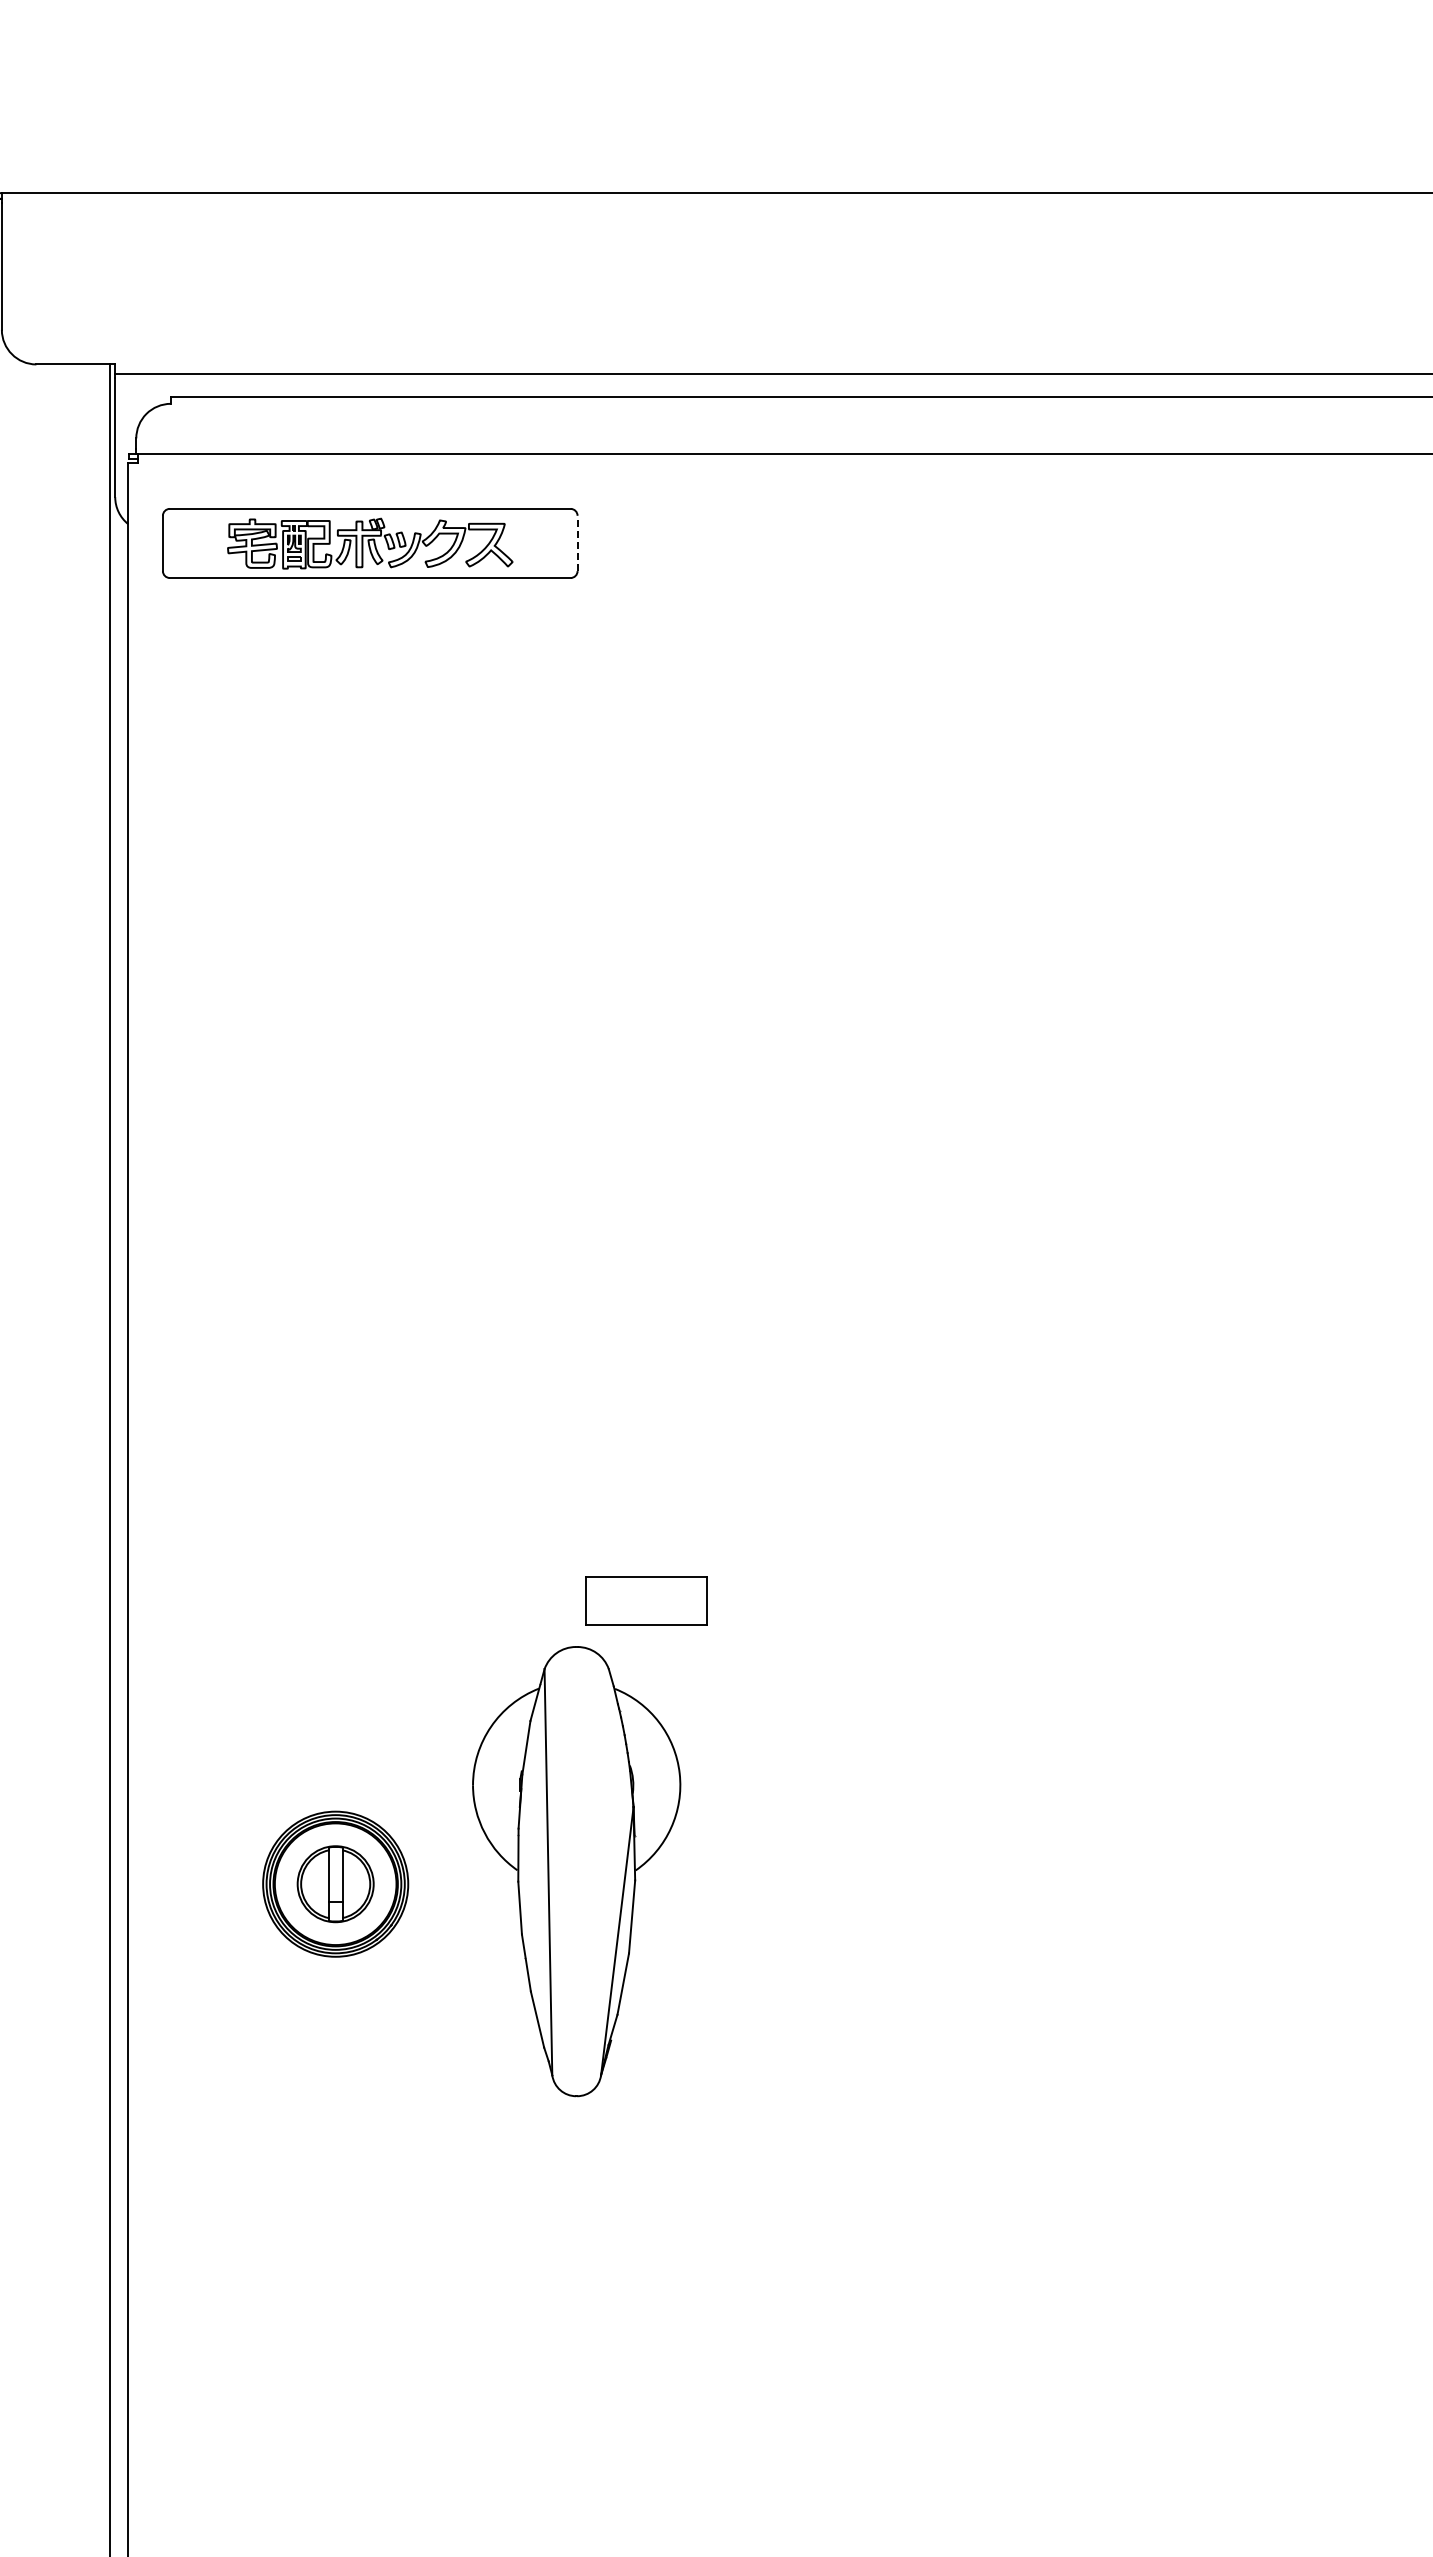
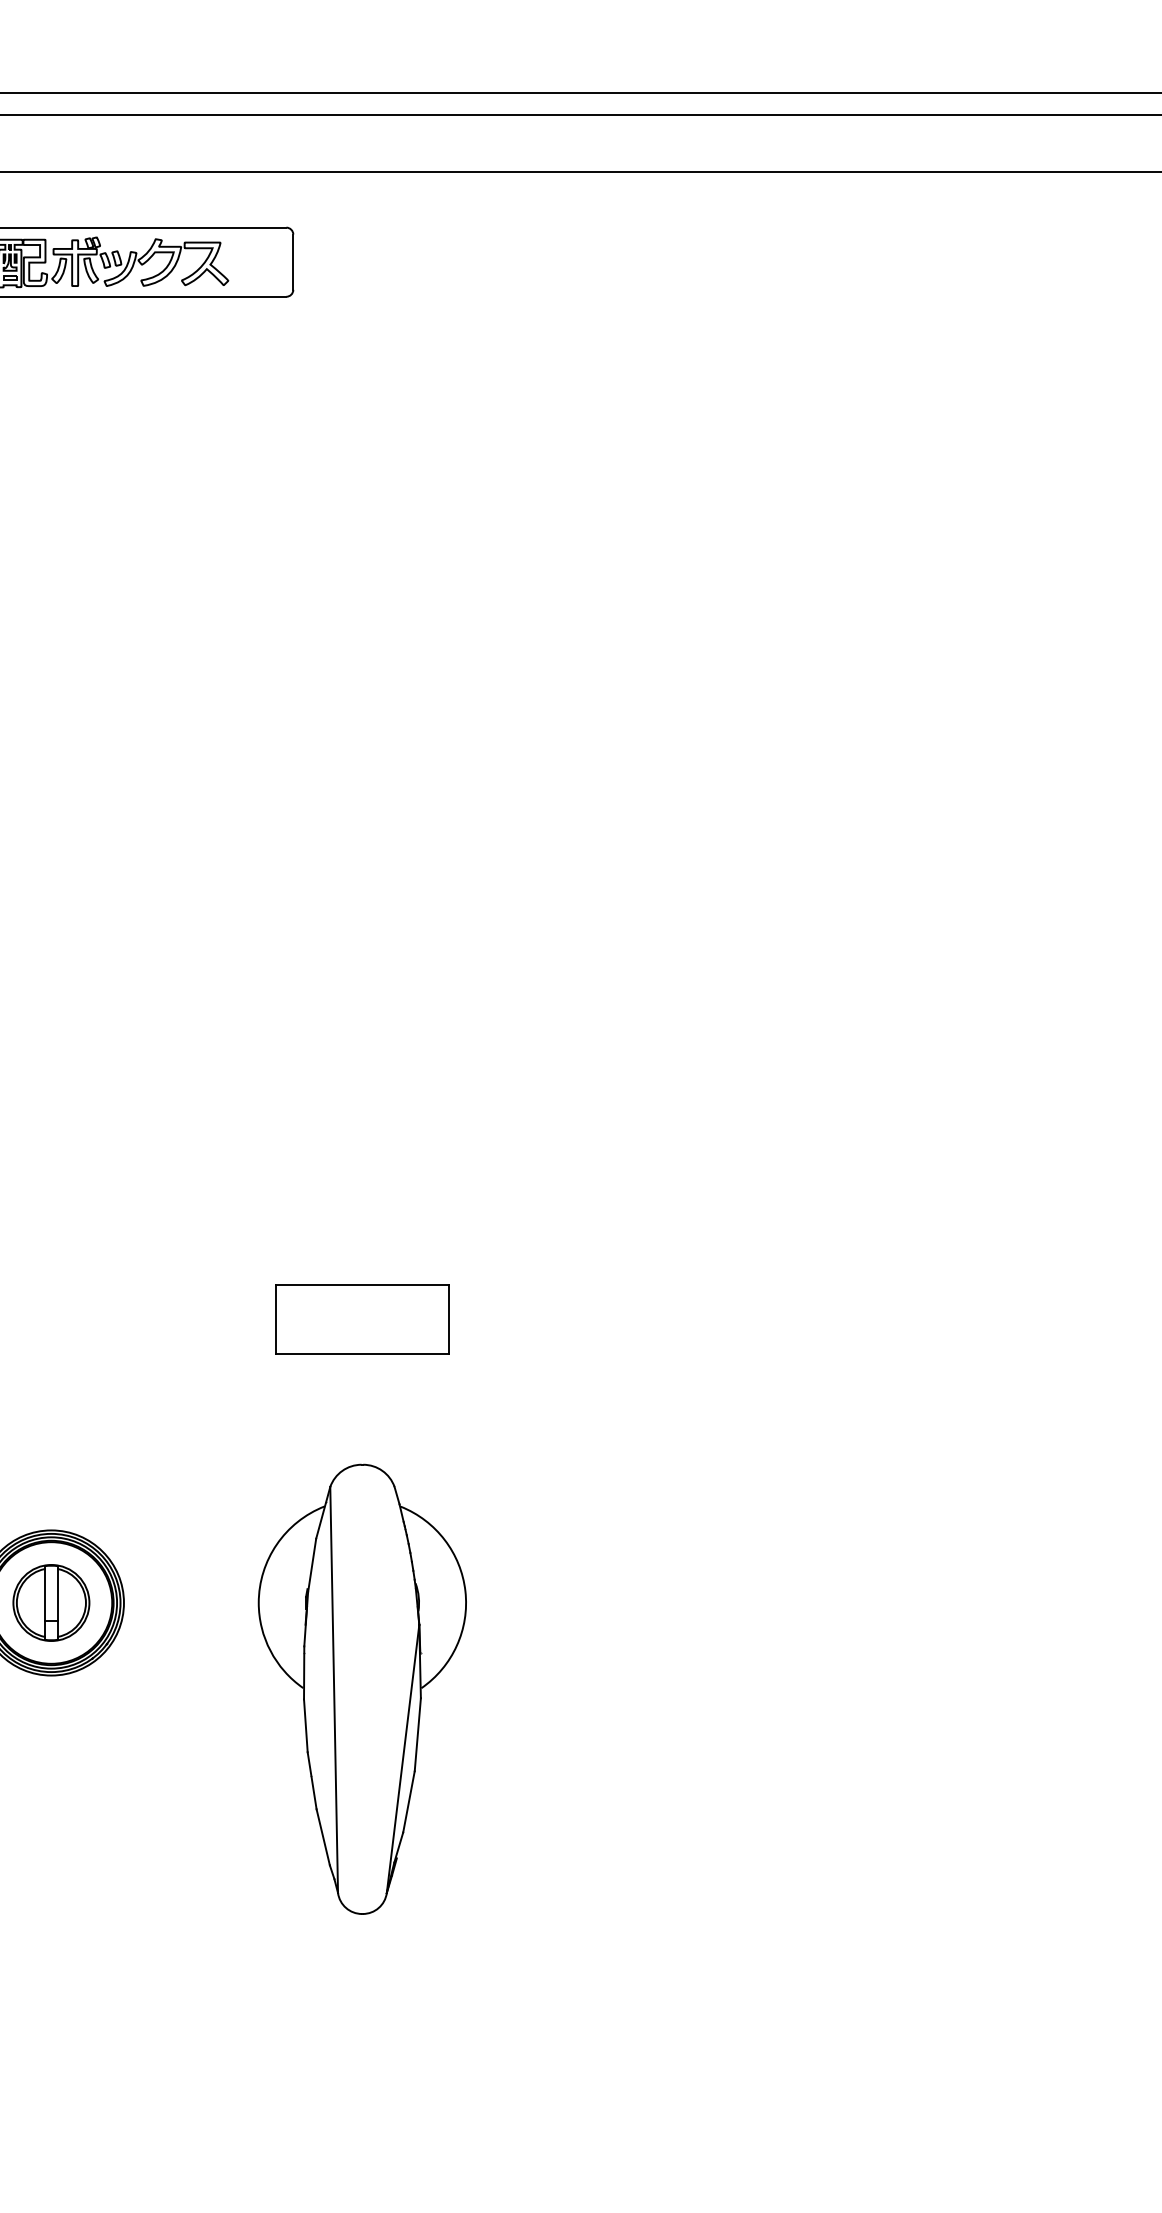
line: (577, 543) -> (293, 262), dashed -> solid
part: (646, 1600) -> (362, 1319), size x1.43
part: (576, 1871) -> (362, 1689), moved

